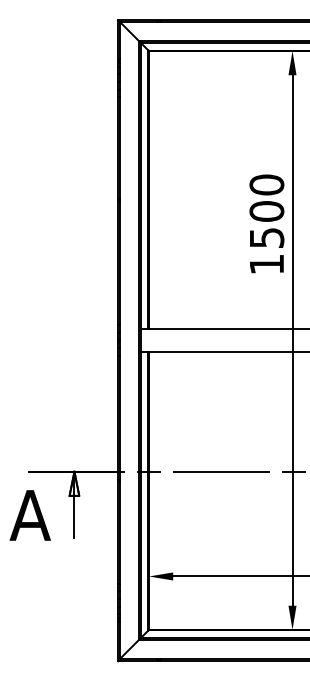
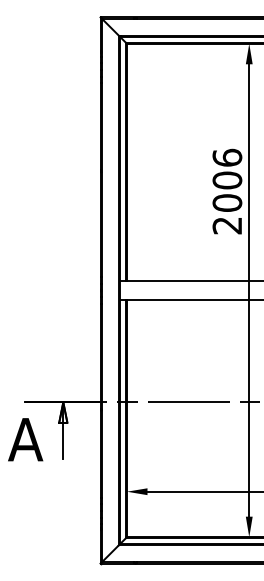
text: (266, 224) -> (227, 191), 1500 -> 2006

